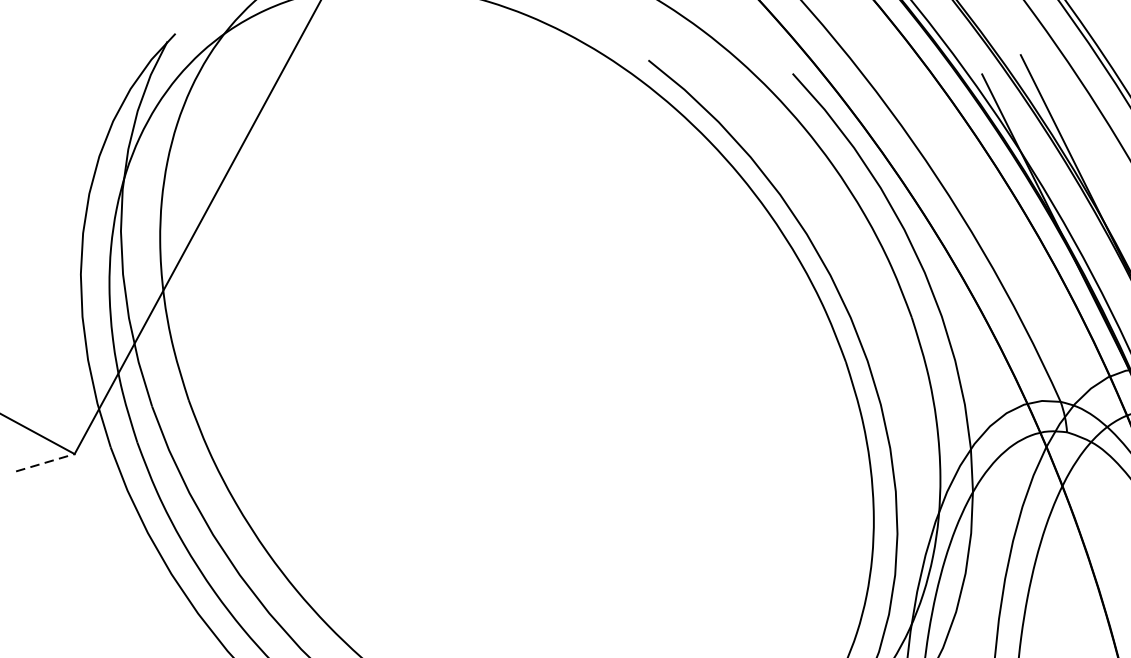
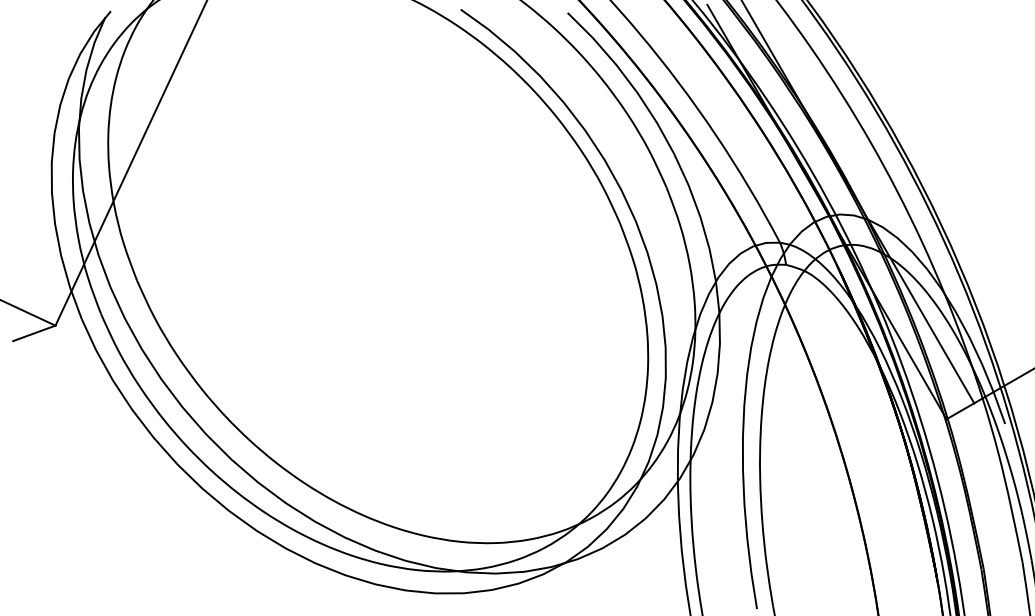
line: (45, 462) -> (34, 333), dashed -> solid

